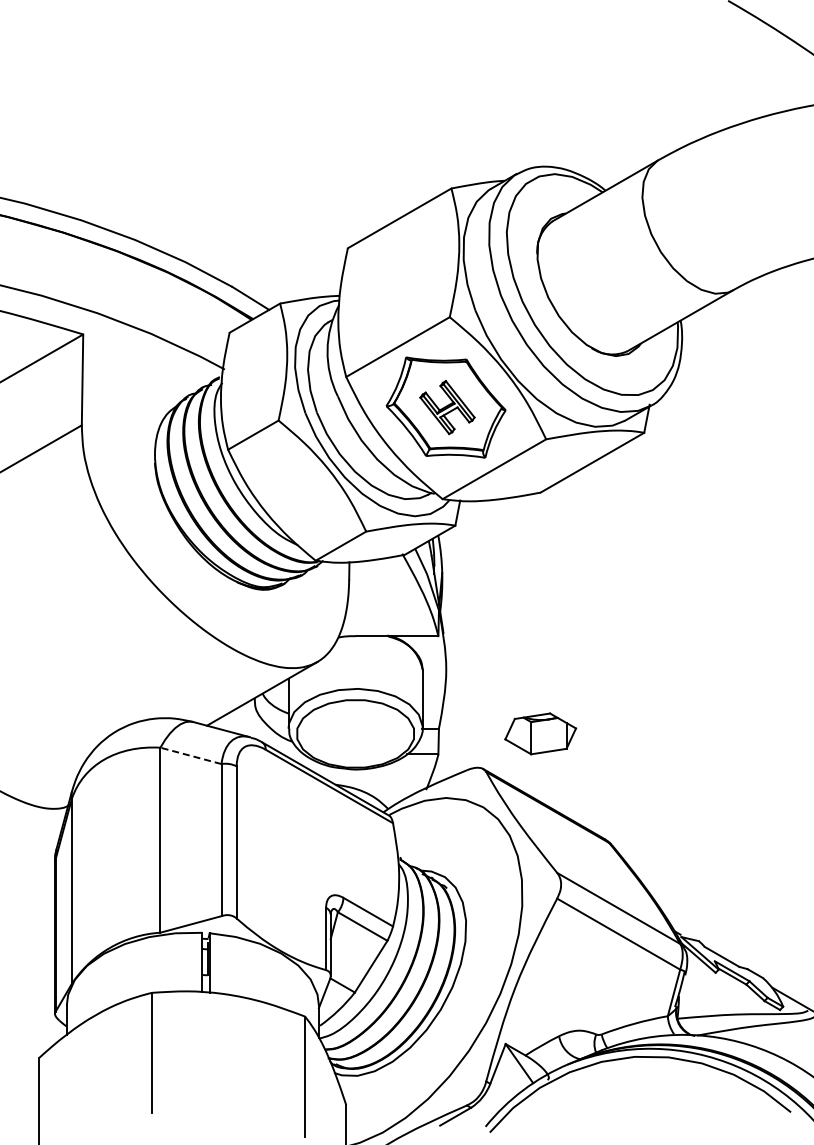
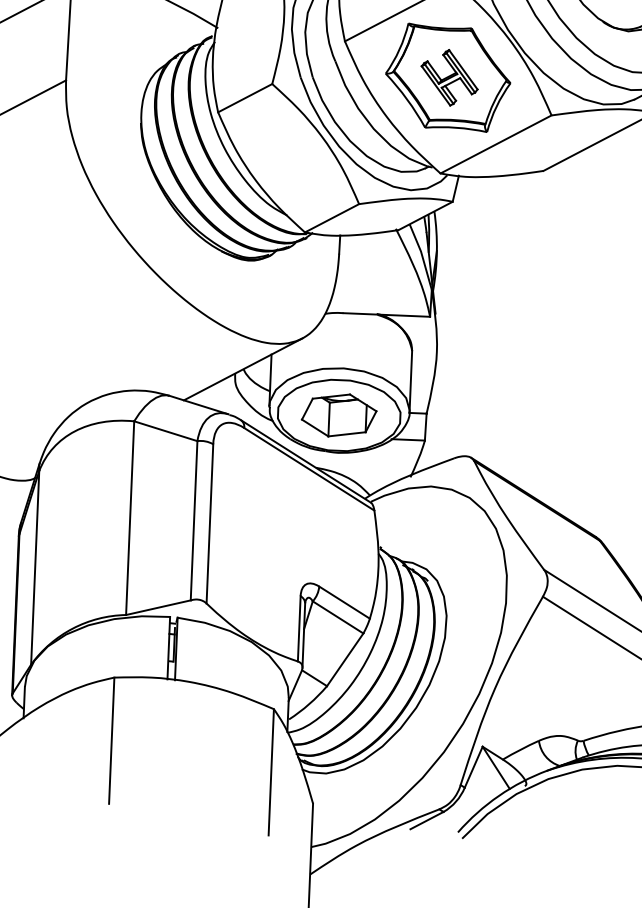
part: (540, 733) -> (339, 415), moved
line: (190, 755) -> (165, 430), dashed -> solid

